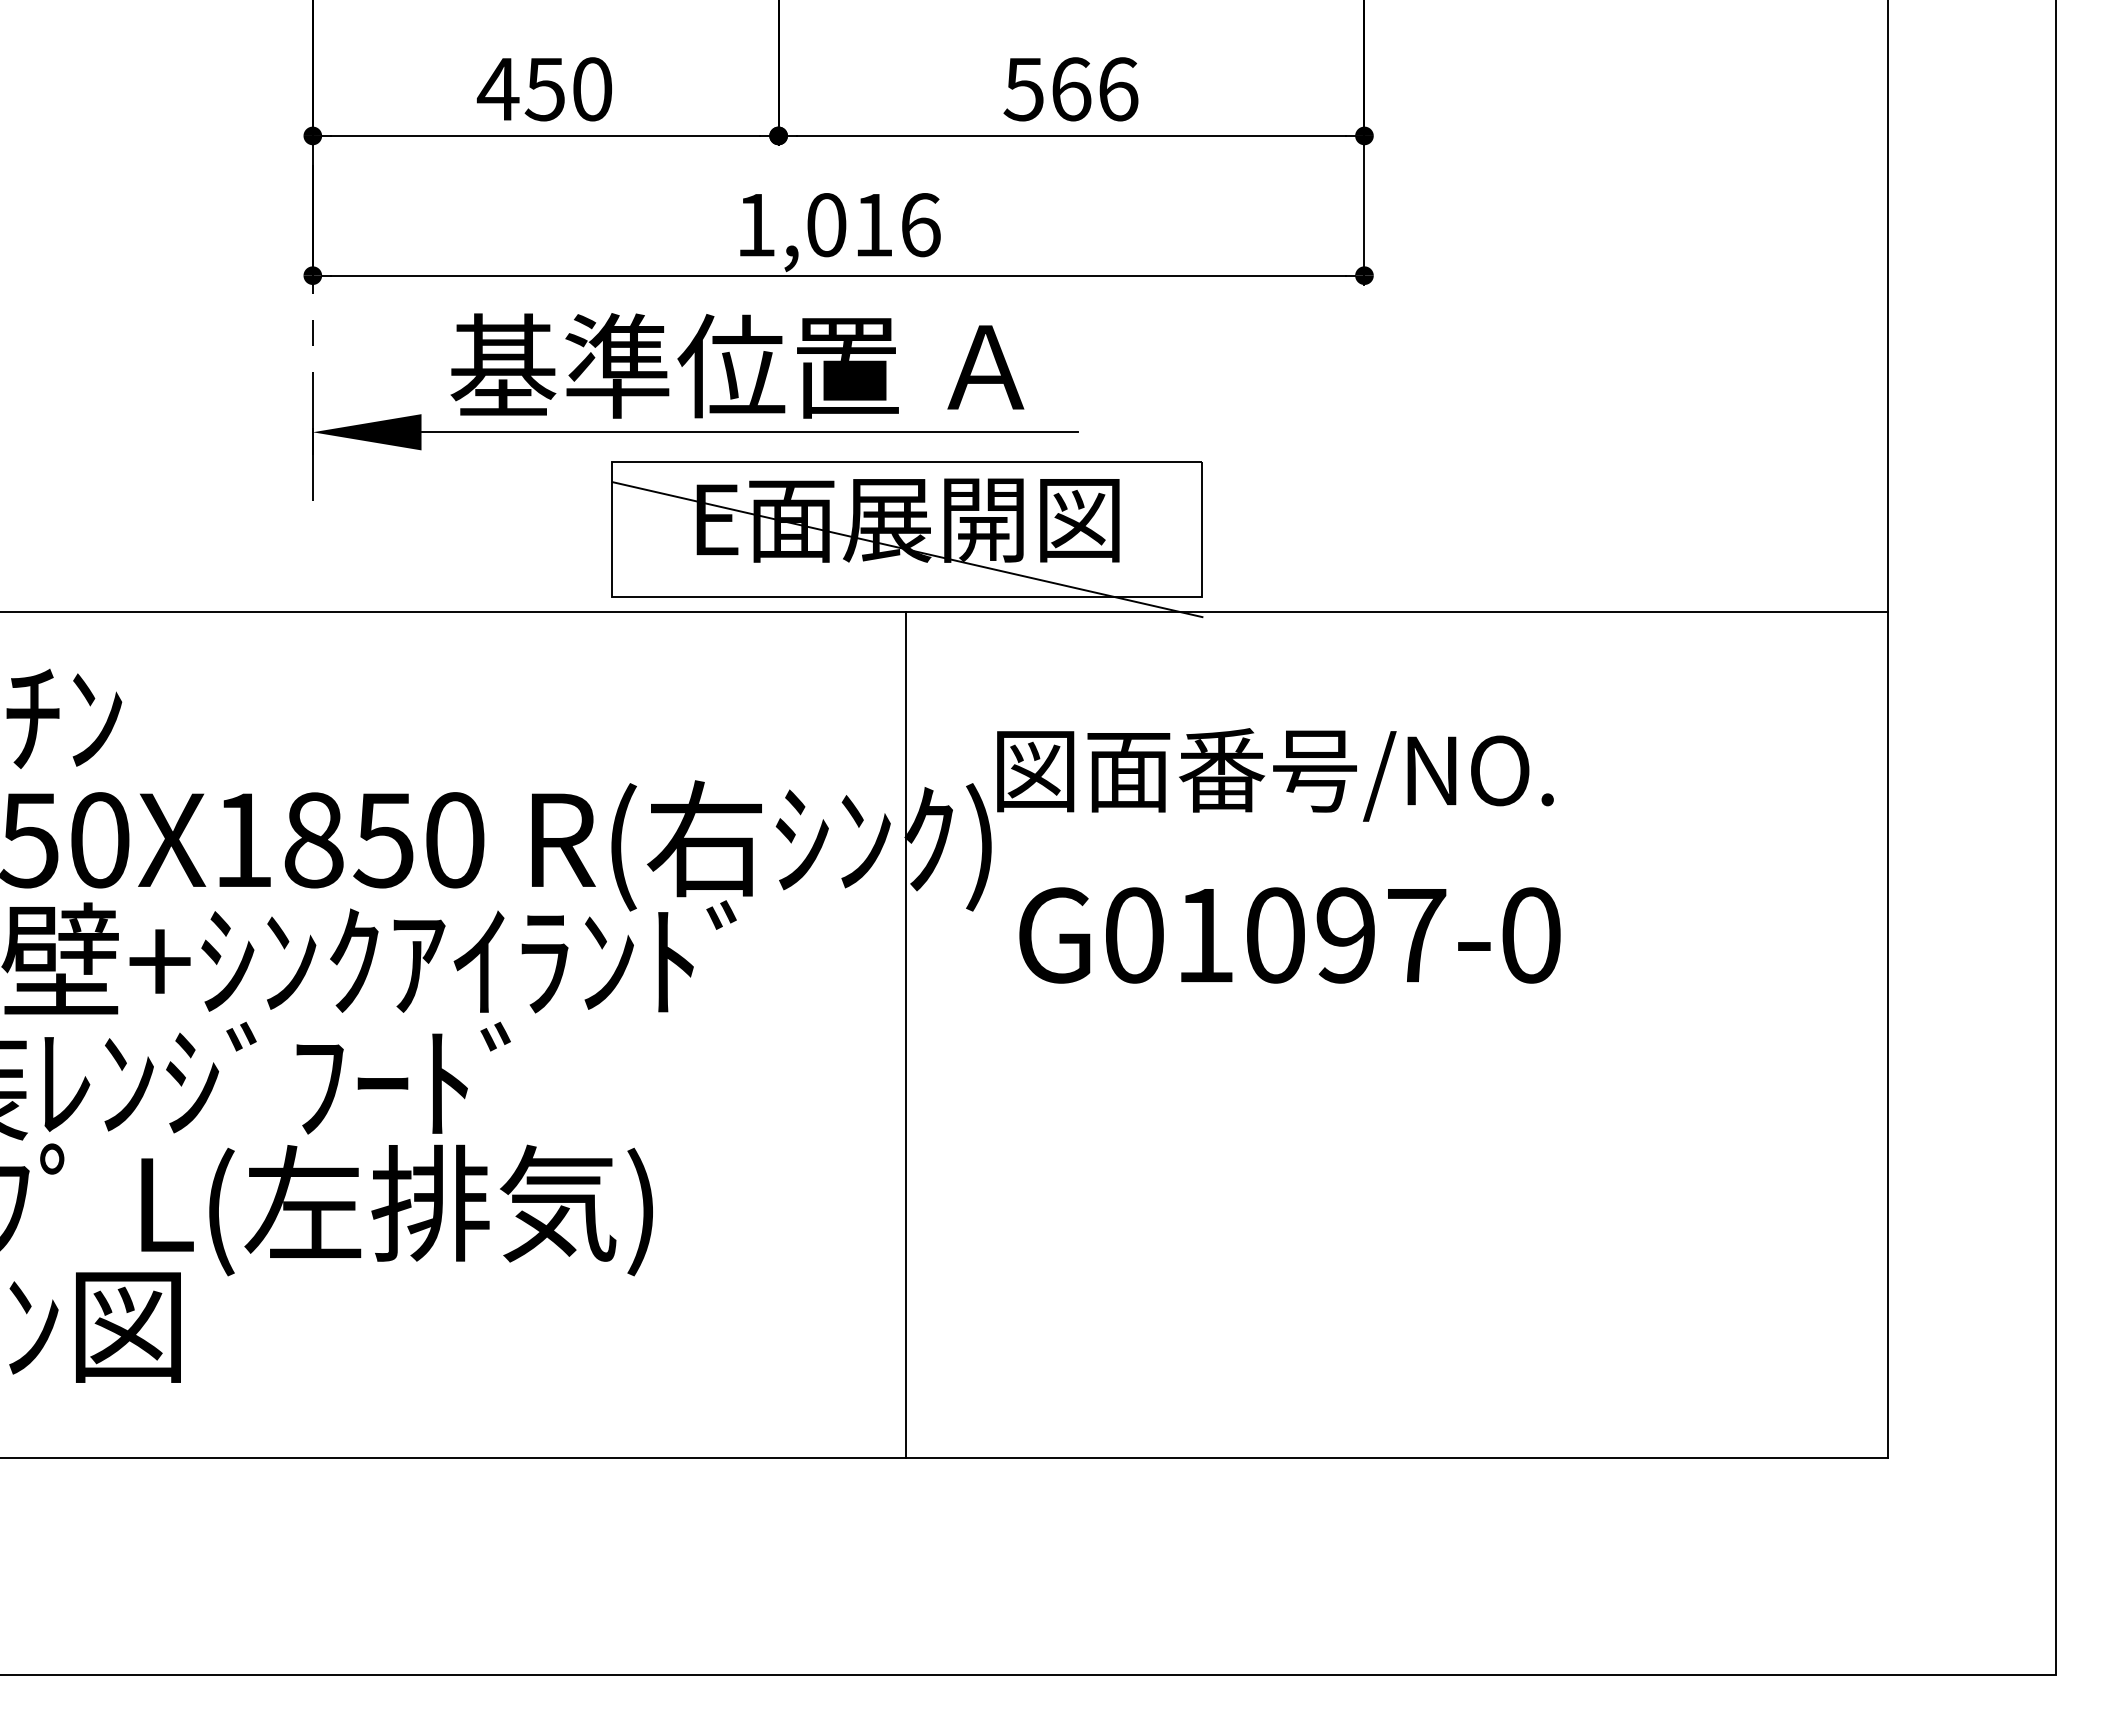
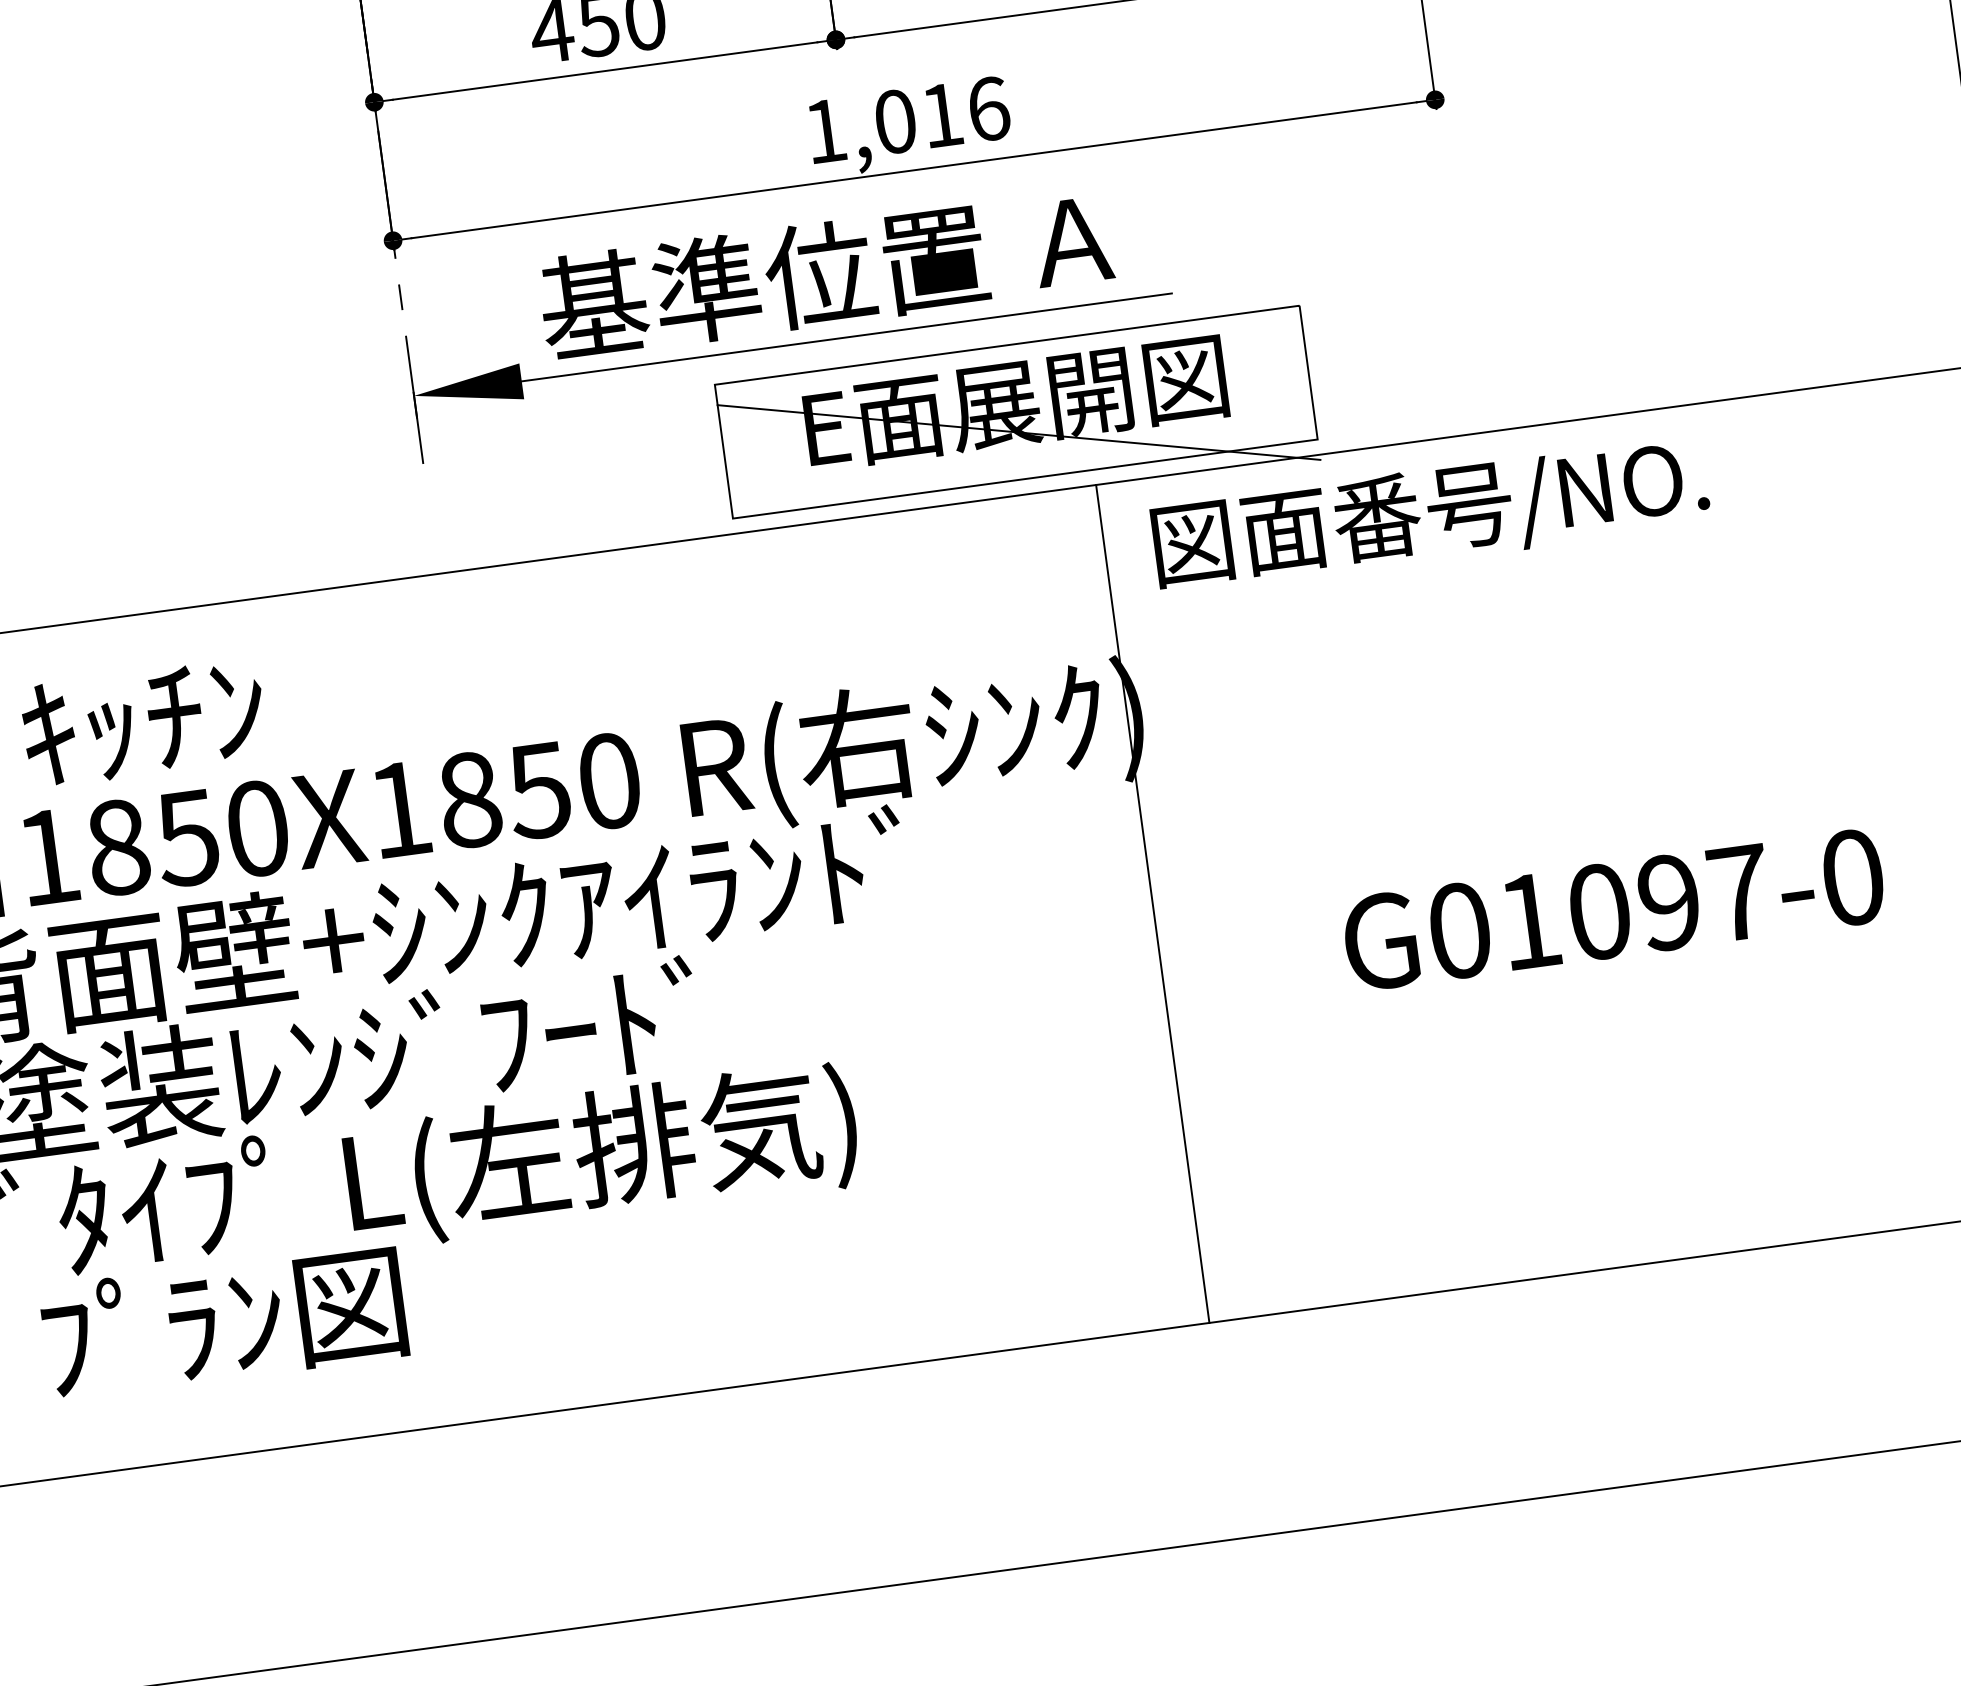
text: (1275, 774) -> (1430, 514), moved
text: (1289, 935) -> (1613, 910), moved
line: (905, 1034) -> (1152, 903), moved

